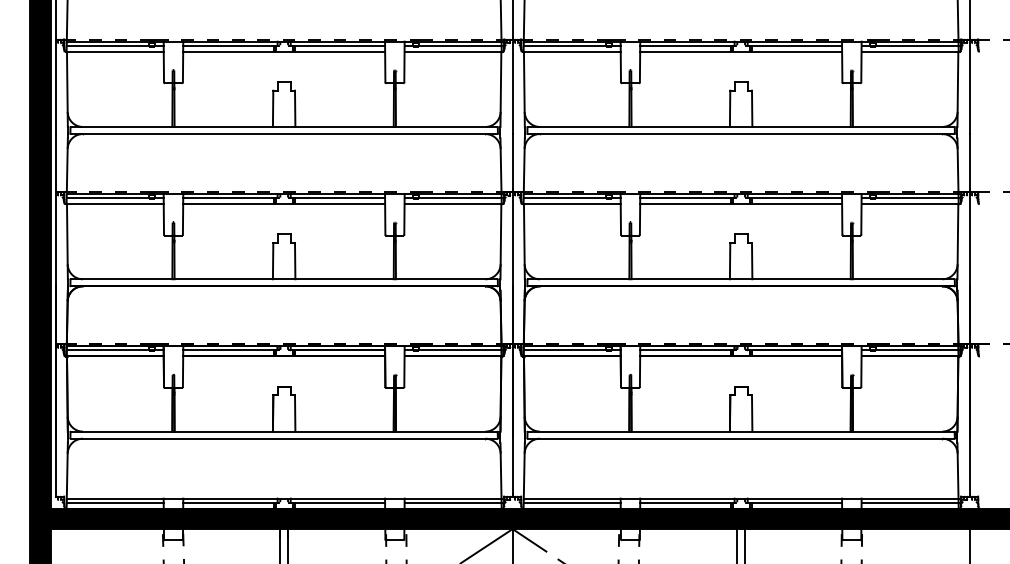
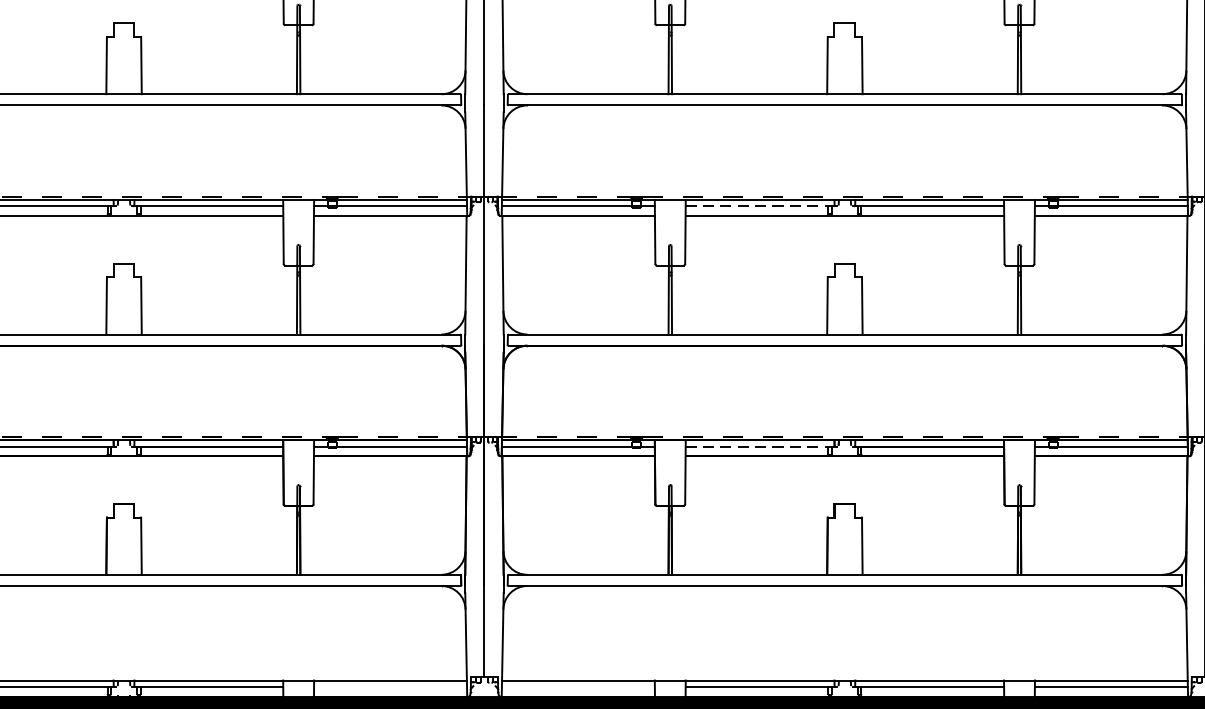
line: (688, 198) -> (761, 207), solid -> dashed
line: (688, 350) -> (761, 446), solid -> dashed
line: (452, 502) -> (389, 686), removed
line: (571, 502) -> (577, 686), removed

